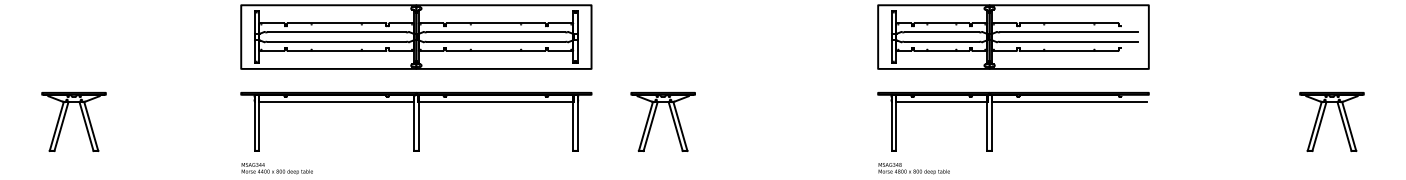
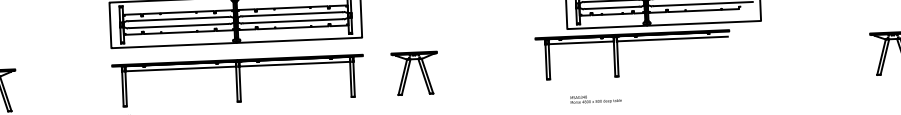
part: (1013, 102) -> (632, 41), moved

